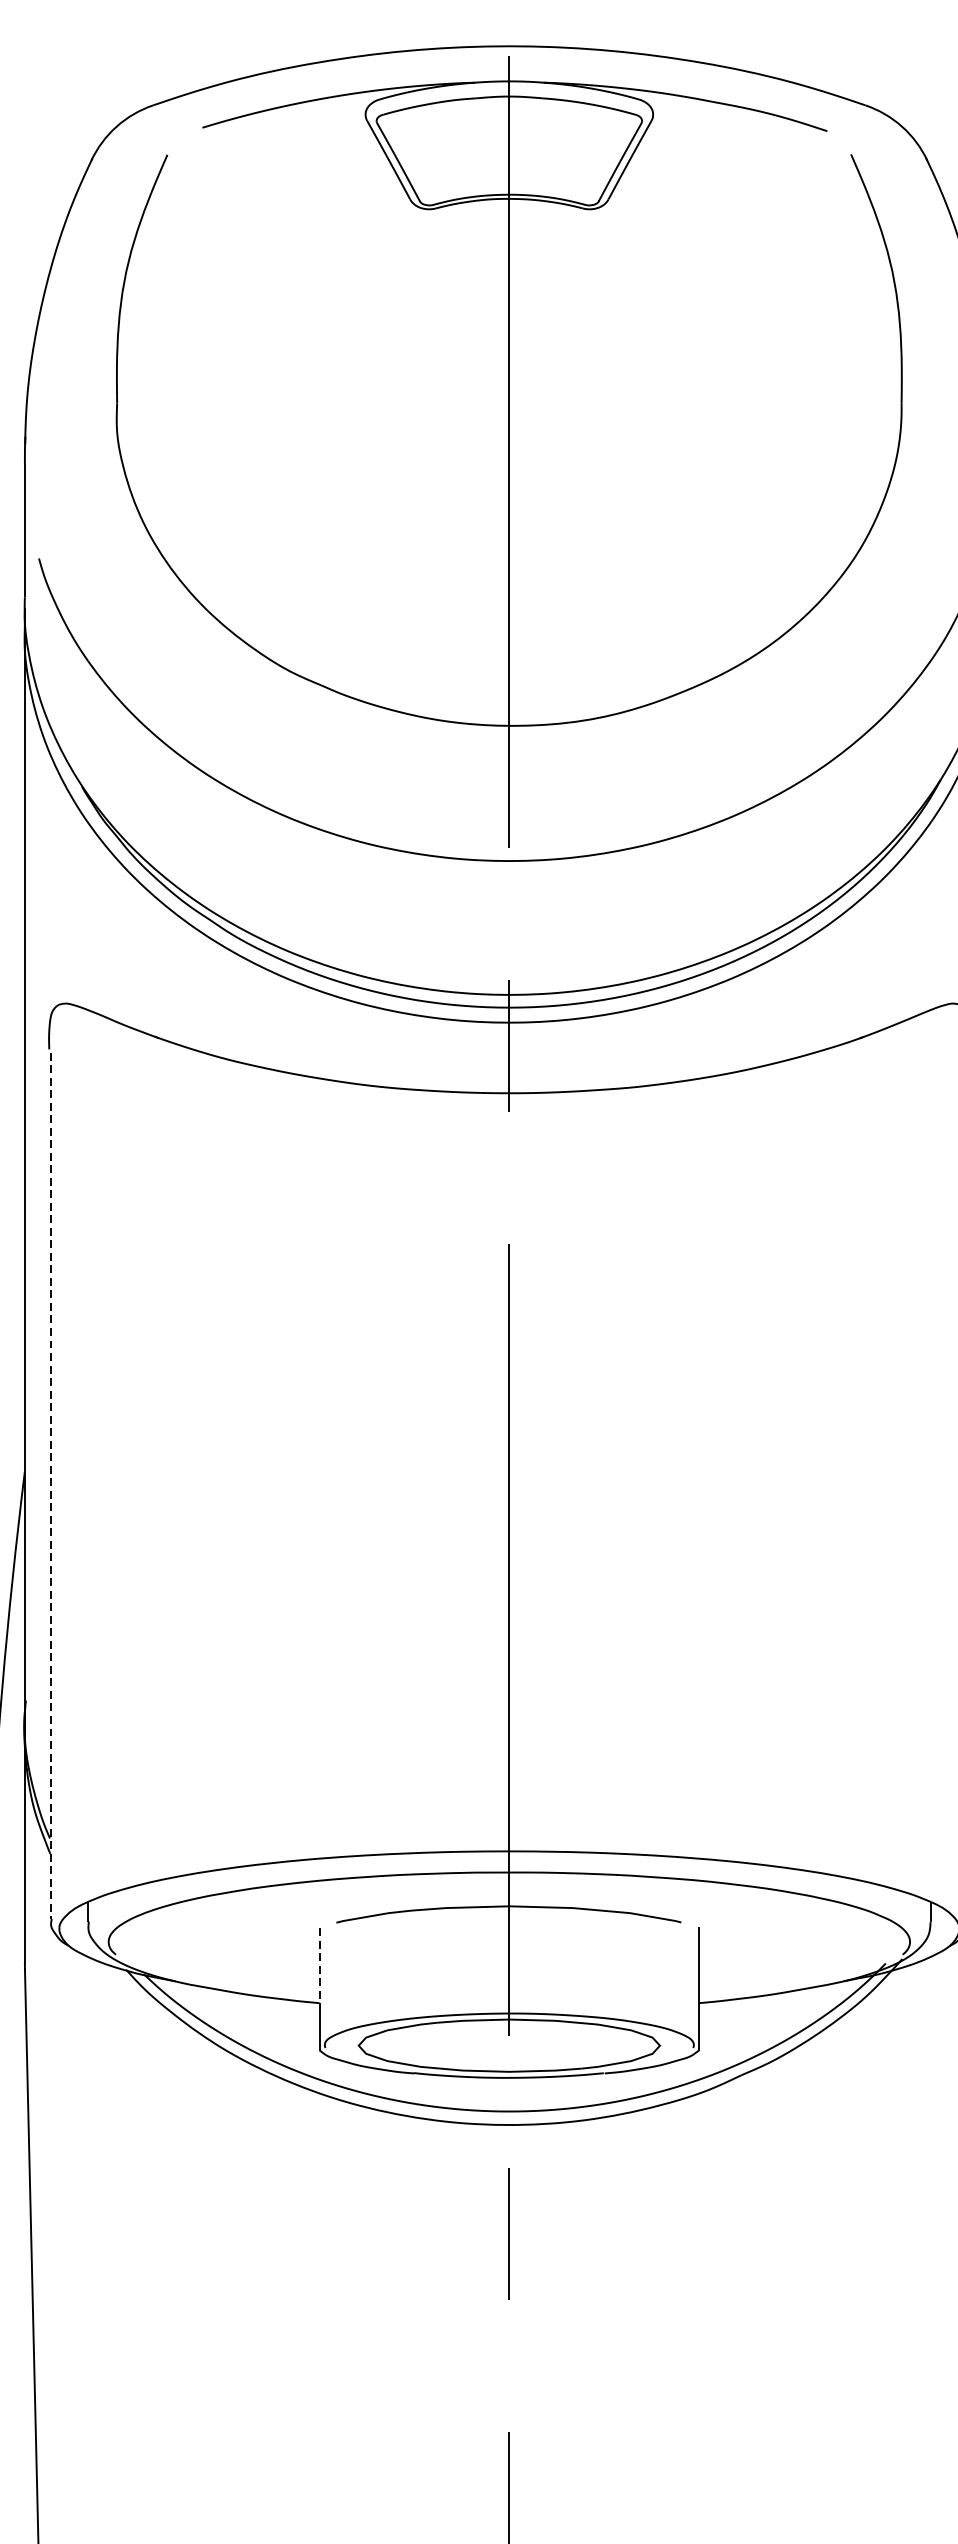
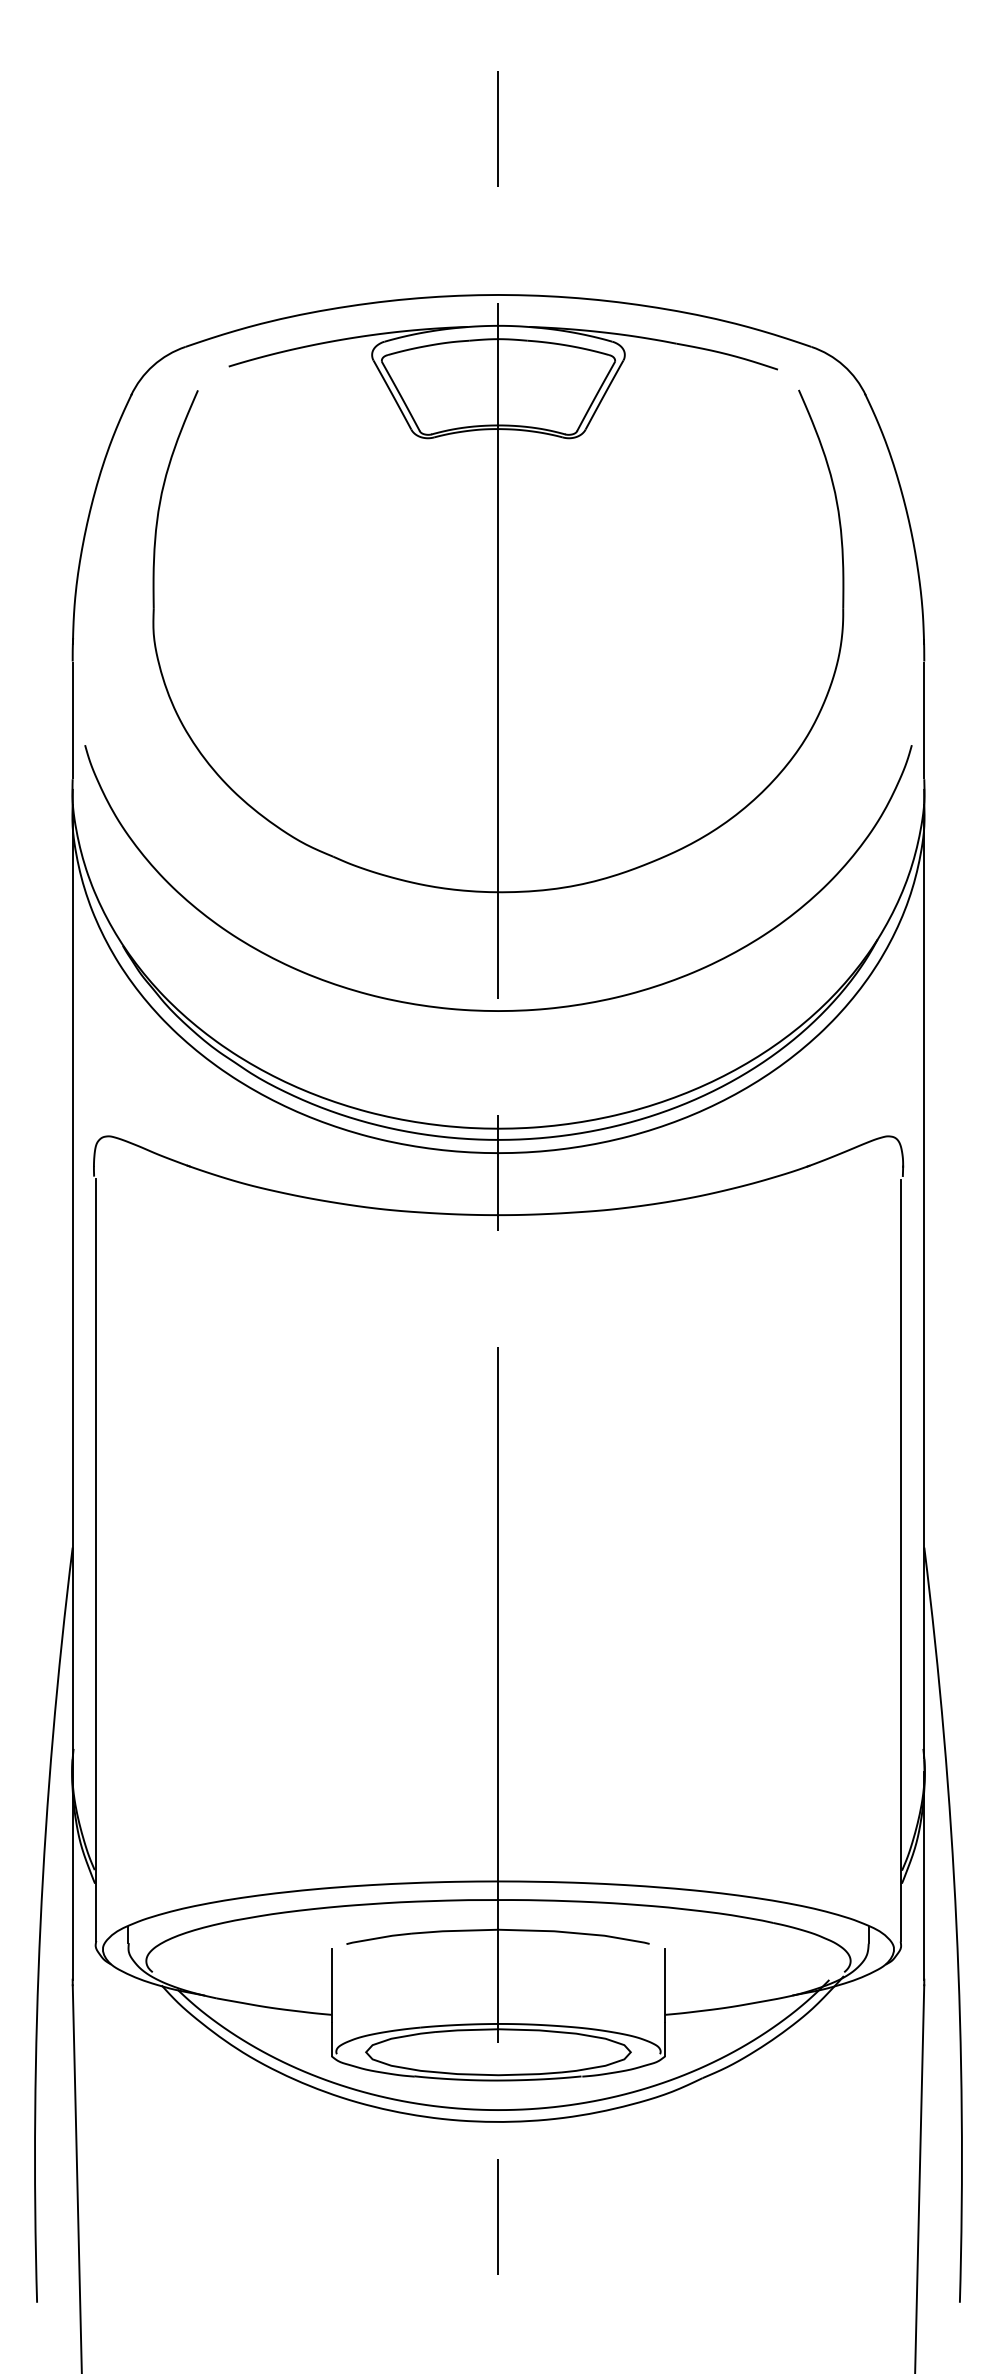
line: (50, 1486) -> (95, 1560), dashed -> solid
line: (319, 1970) -> (331, 1986), dashed -> solid

